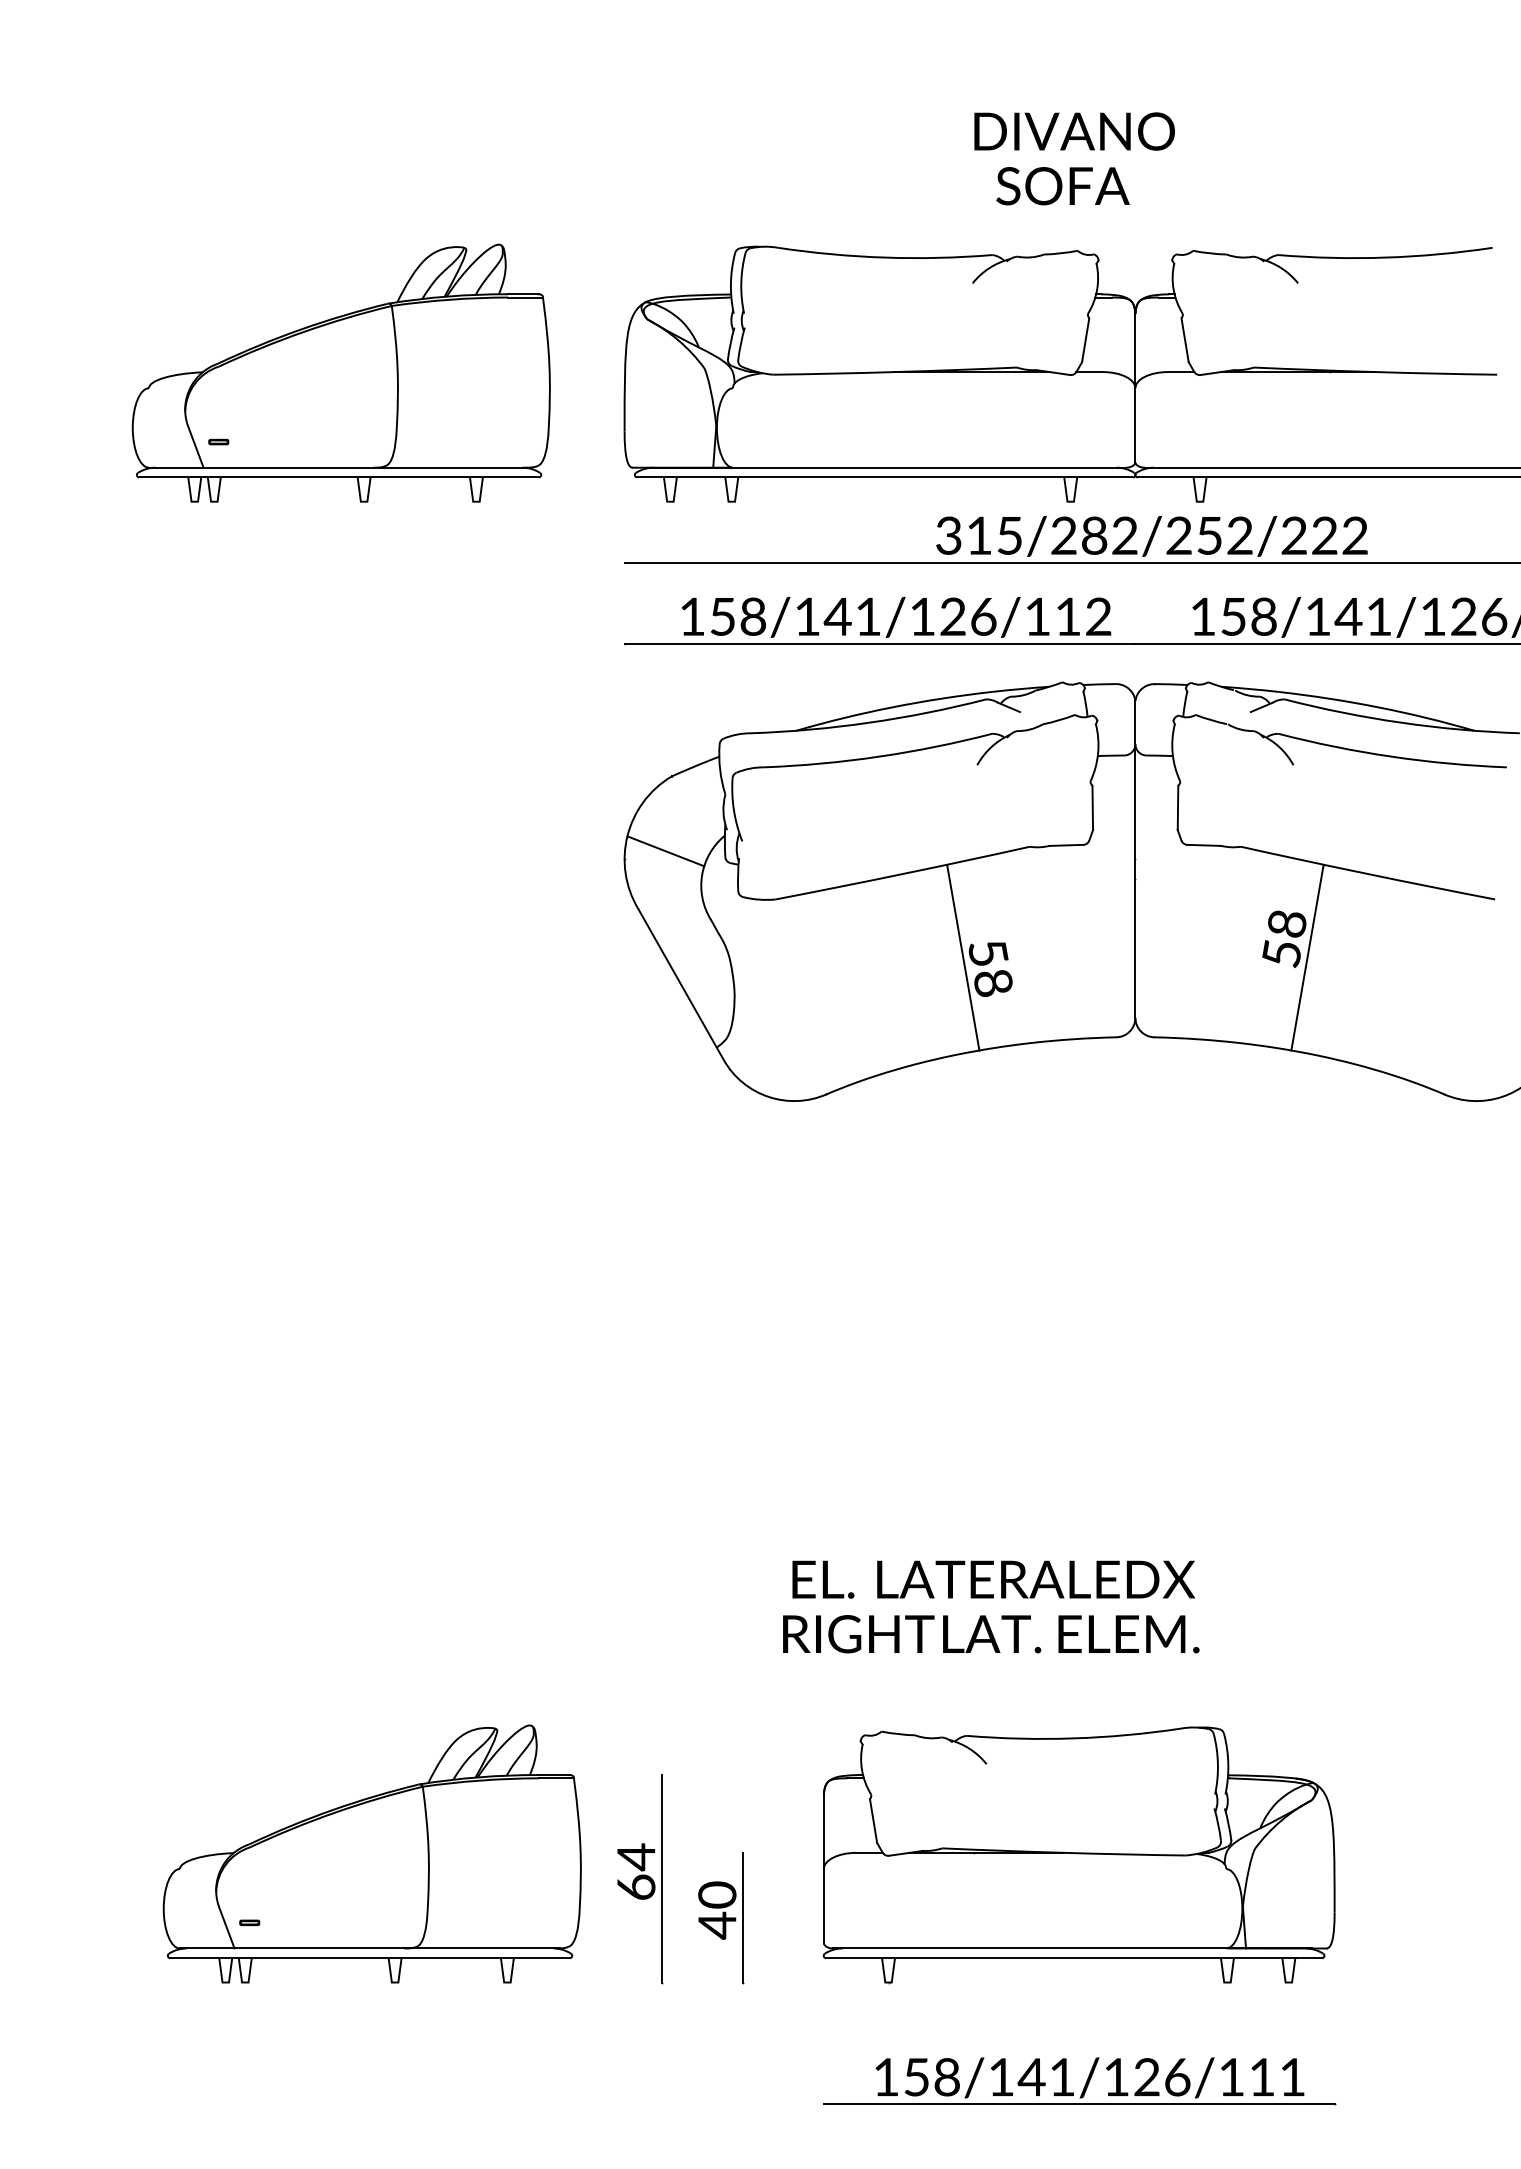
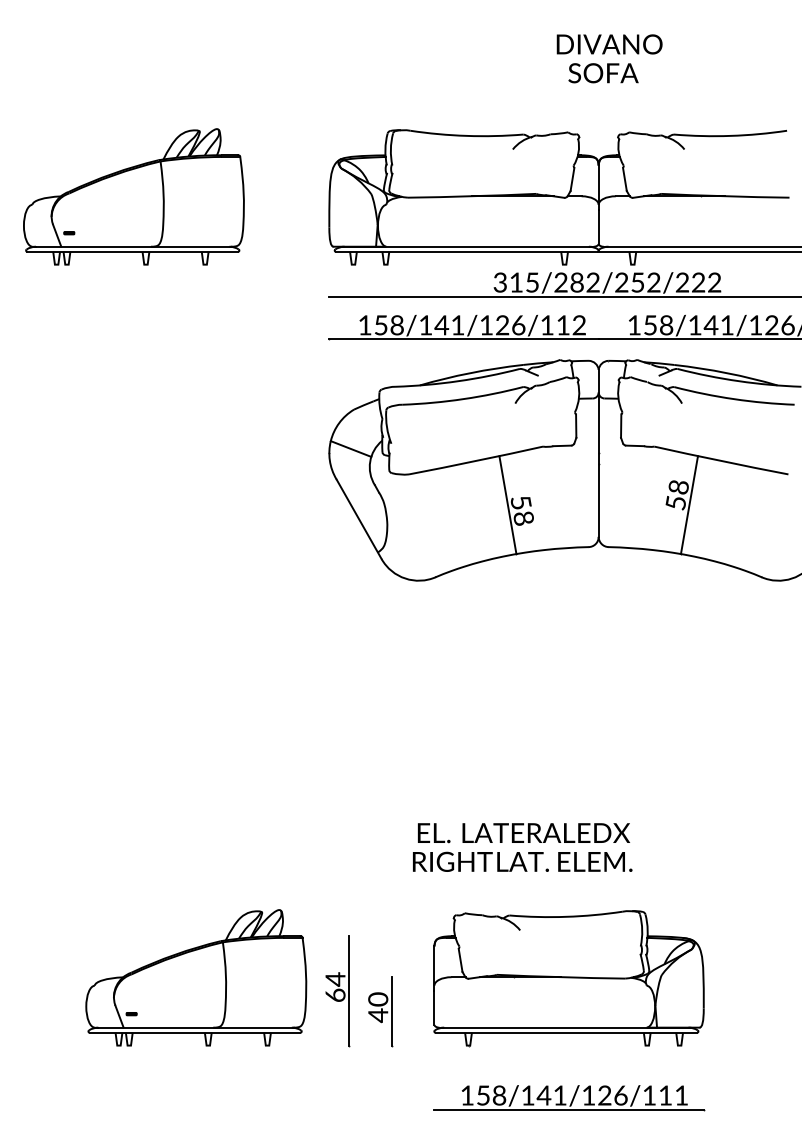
text: (1074, 158) -> (609, 58), moved
part: (340, 372) -> (133, 196), moved

